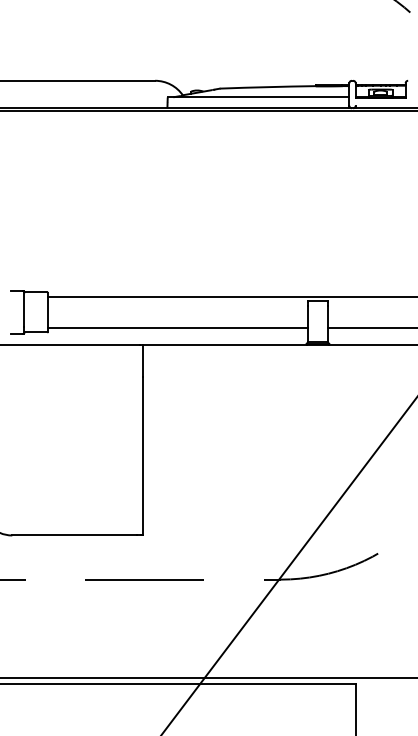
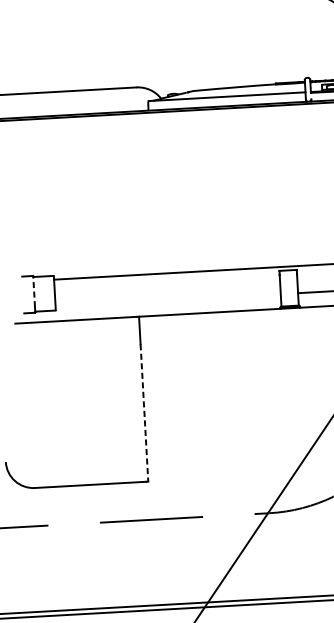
line: (24, 309) -> (34, 291), solid -> dashed
line: (177, 328) -> (167, 300), removed
line: (143, 456) -> (144, 413), solid -> dashed

